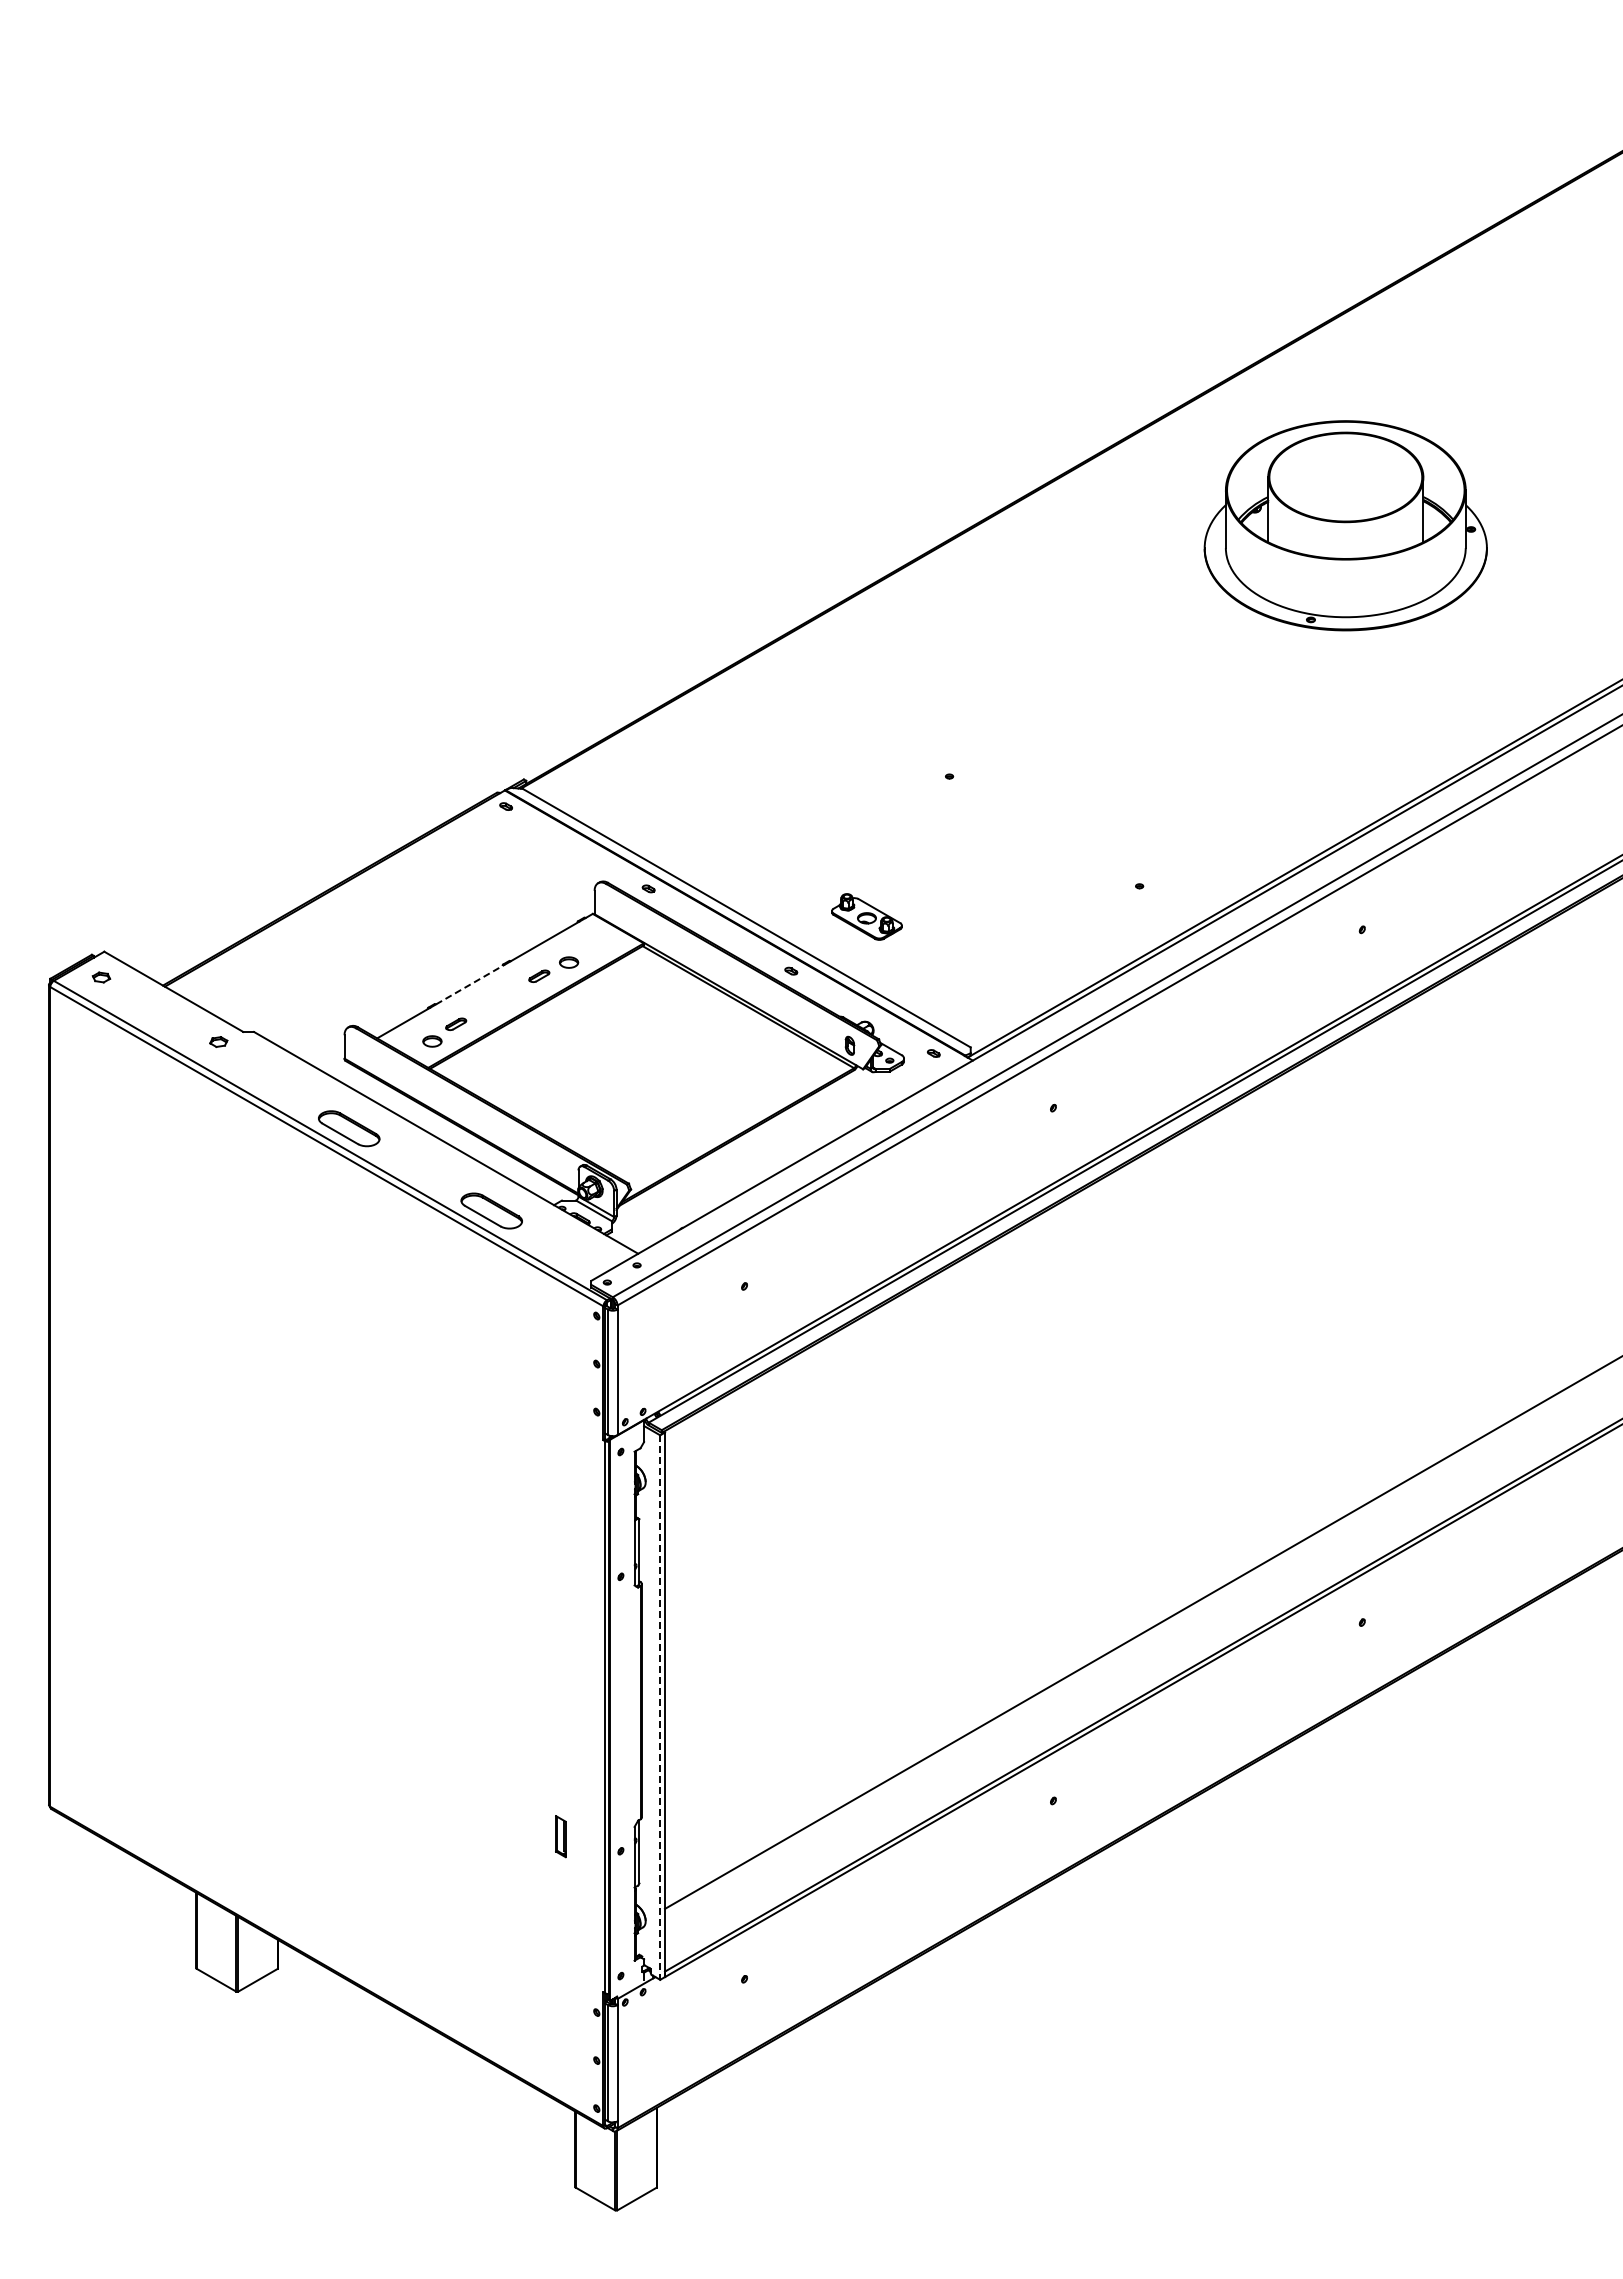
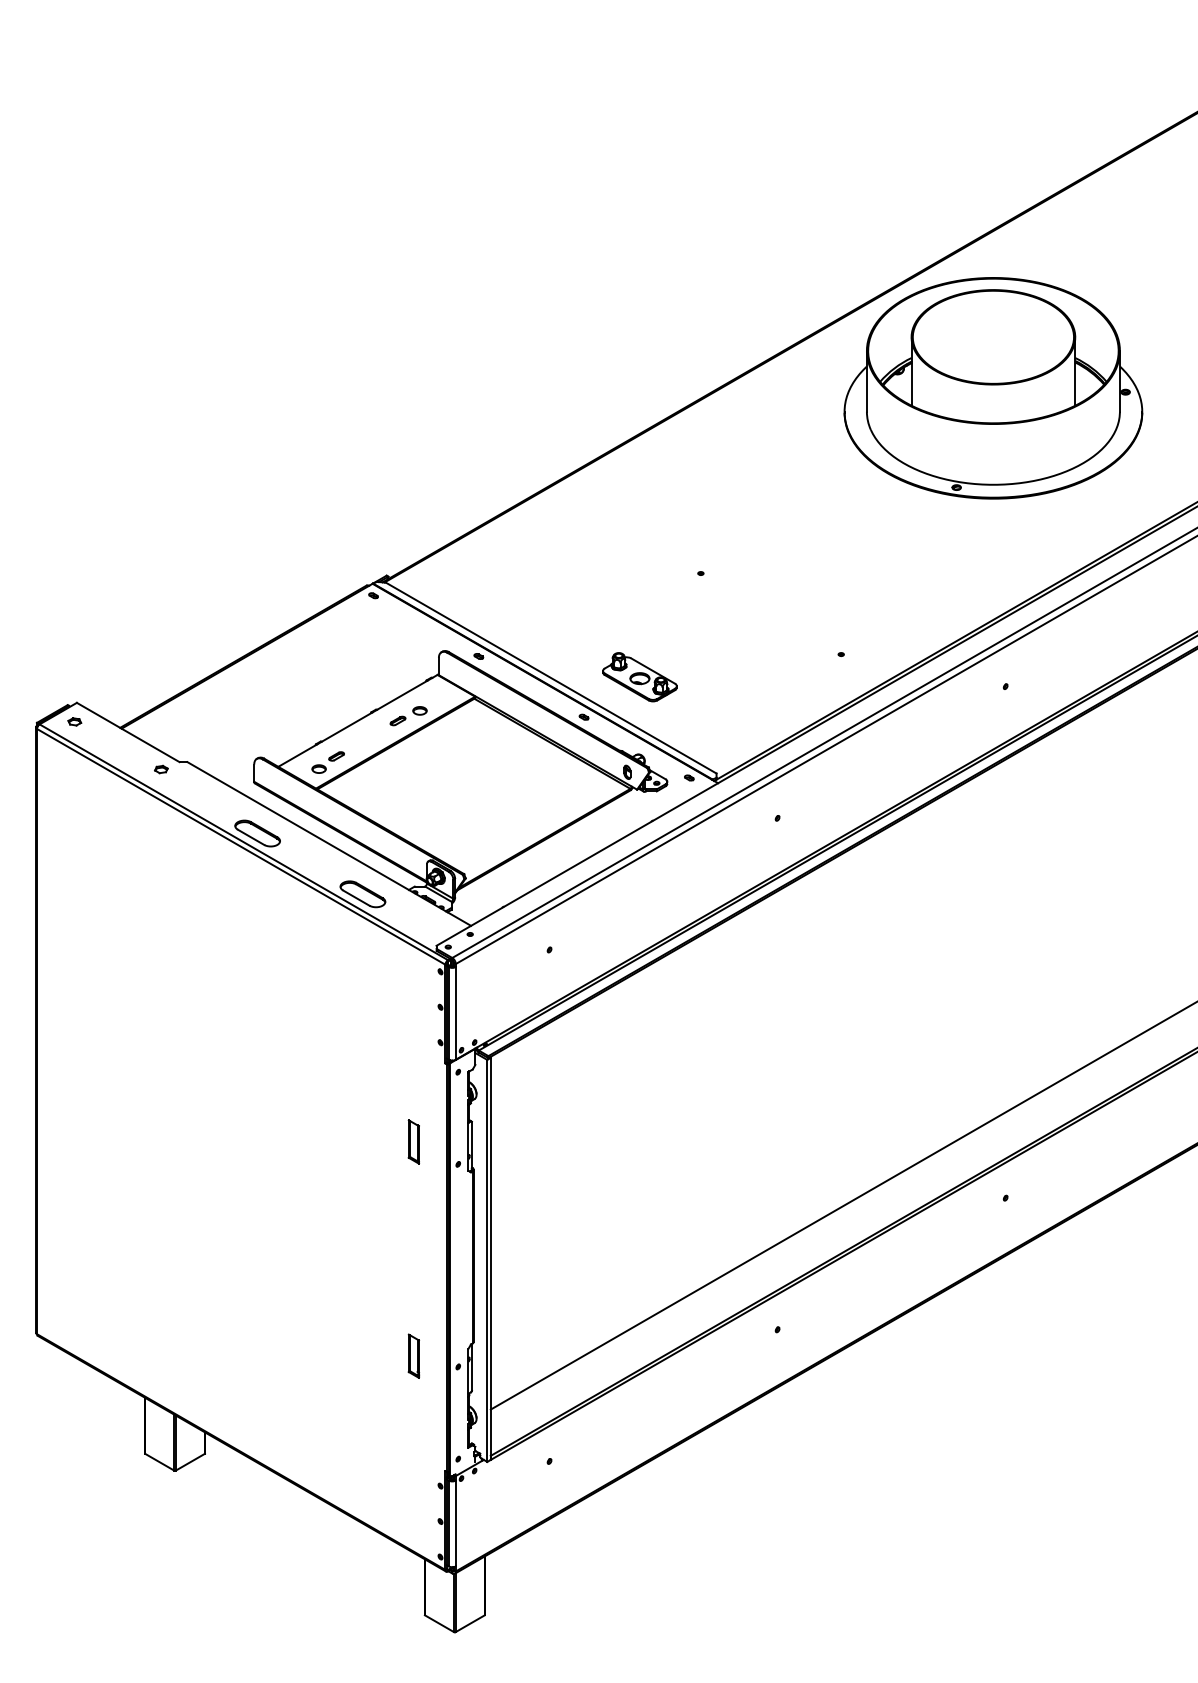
part: (1345, 525) -> (993, 388), size x1.43
part: (866, 916) -> (639, 676), size x1.43
line: (470, 984) -> (347, 727), dashed -> solid
part: (560, 1546) -> (413, 1141), added
line: (660, 1708) -> (487, 1261), dashed -> solid
part: (560, 1836) -> (413, 1356), size x1.43

